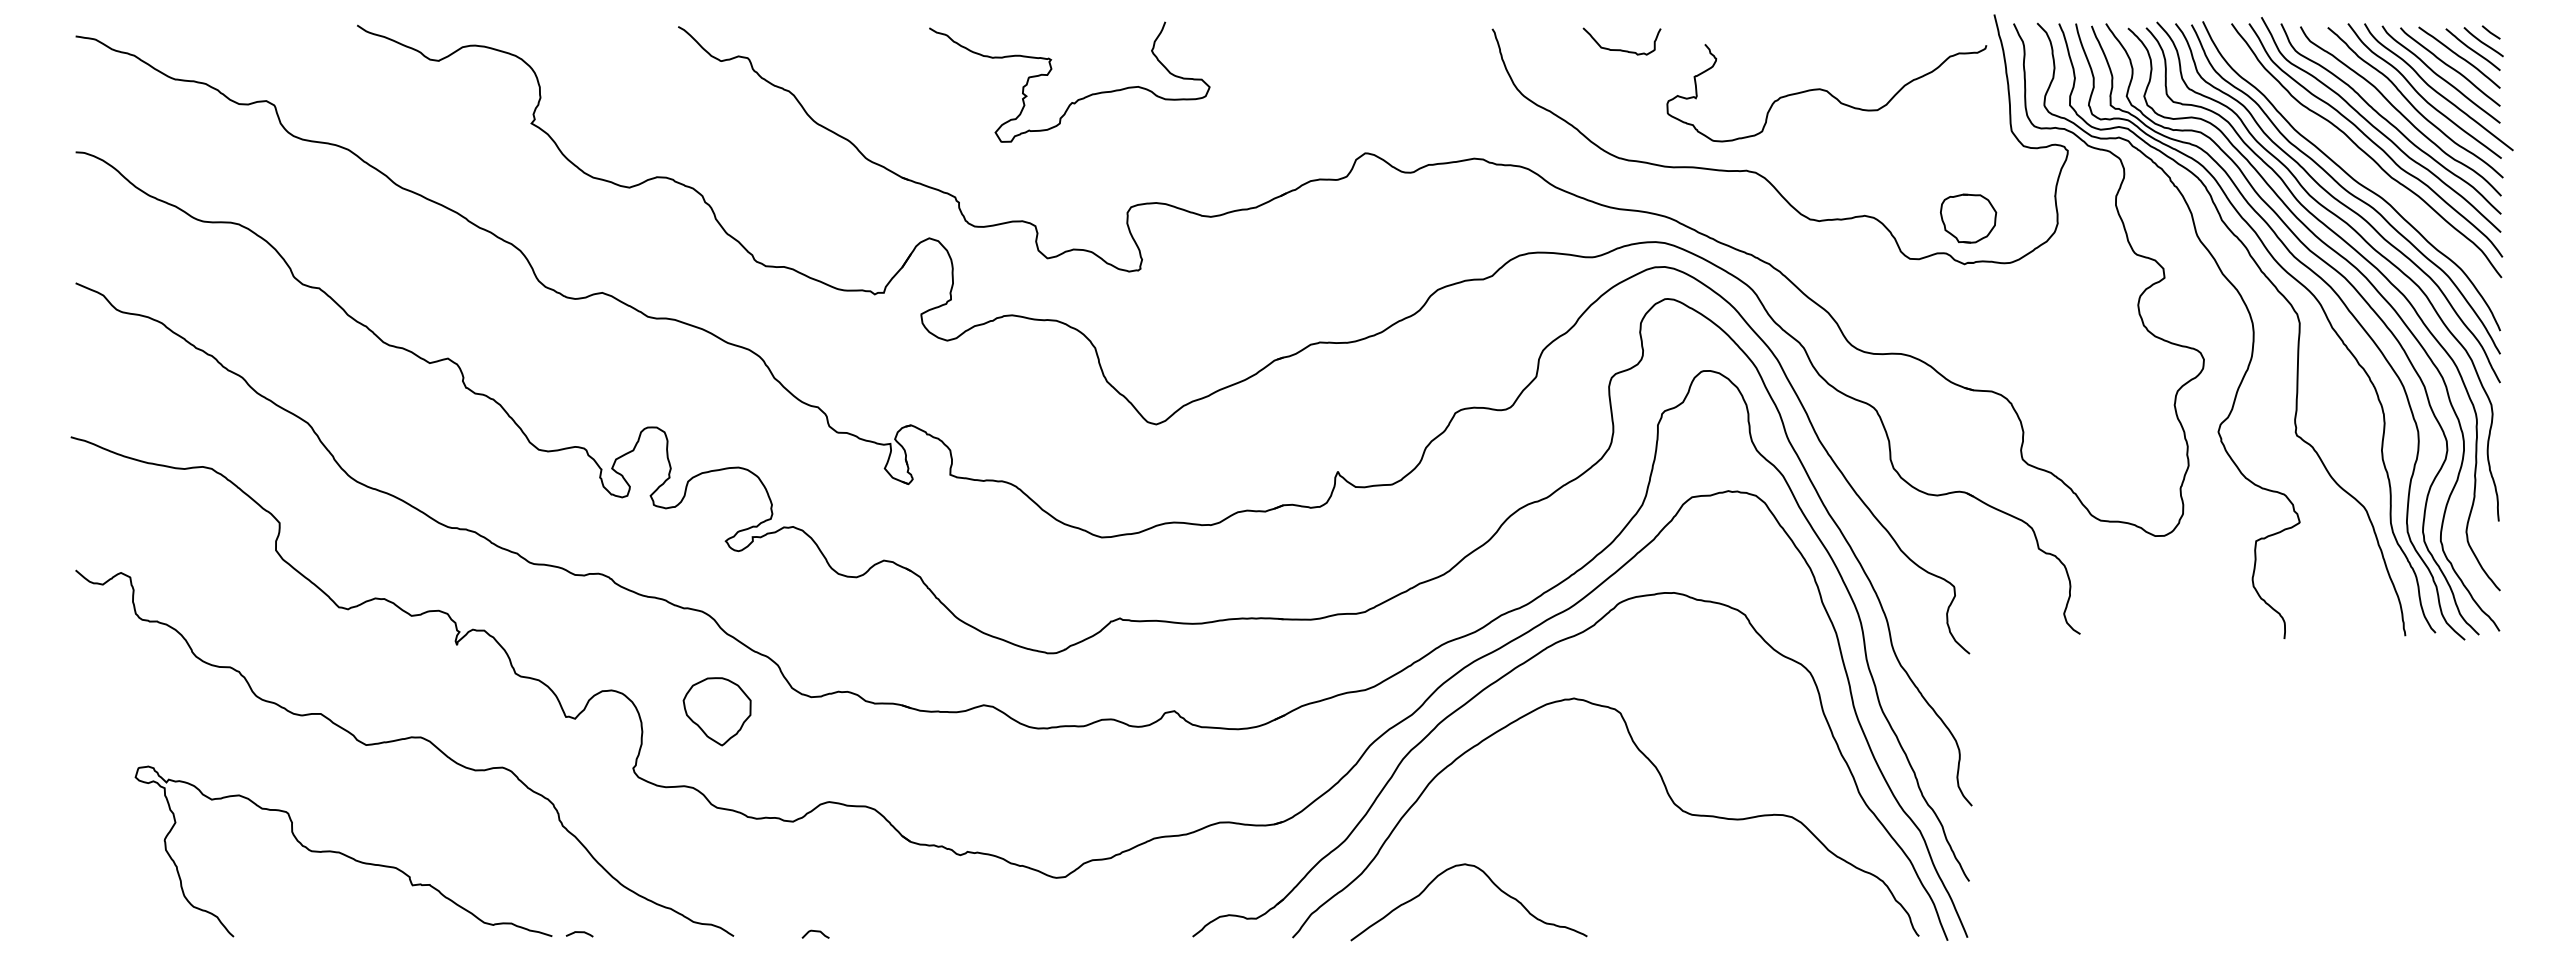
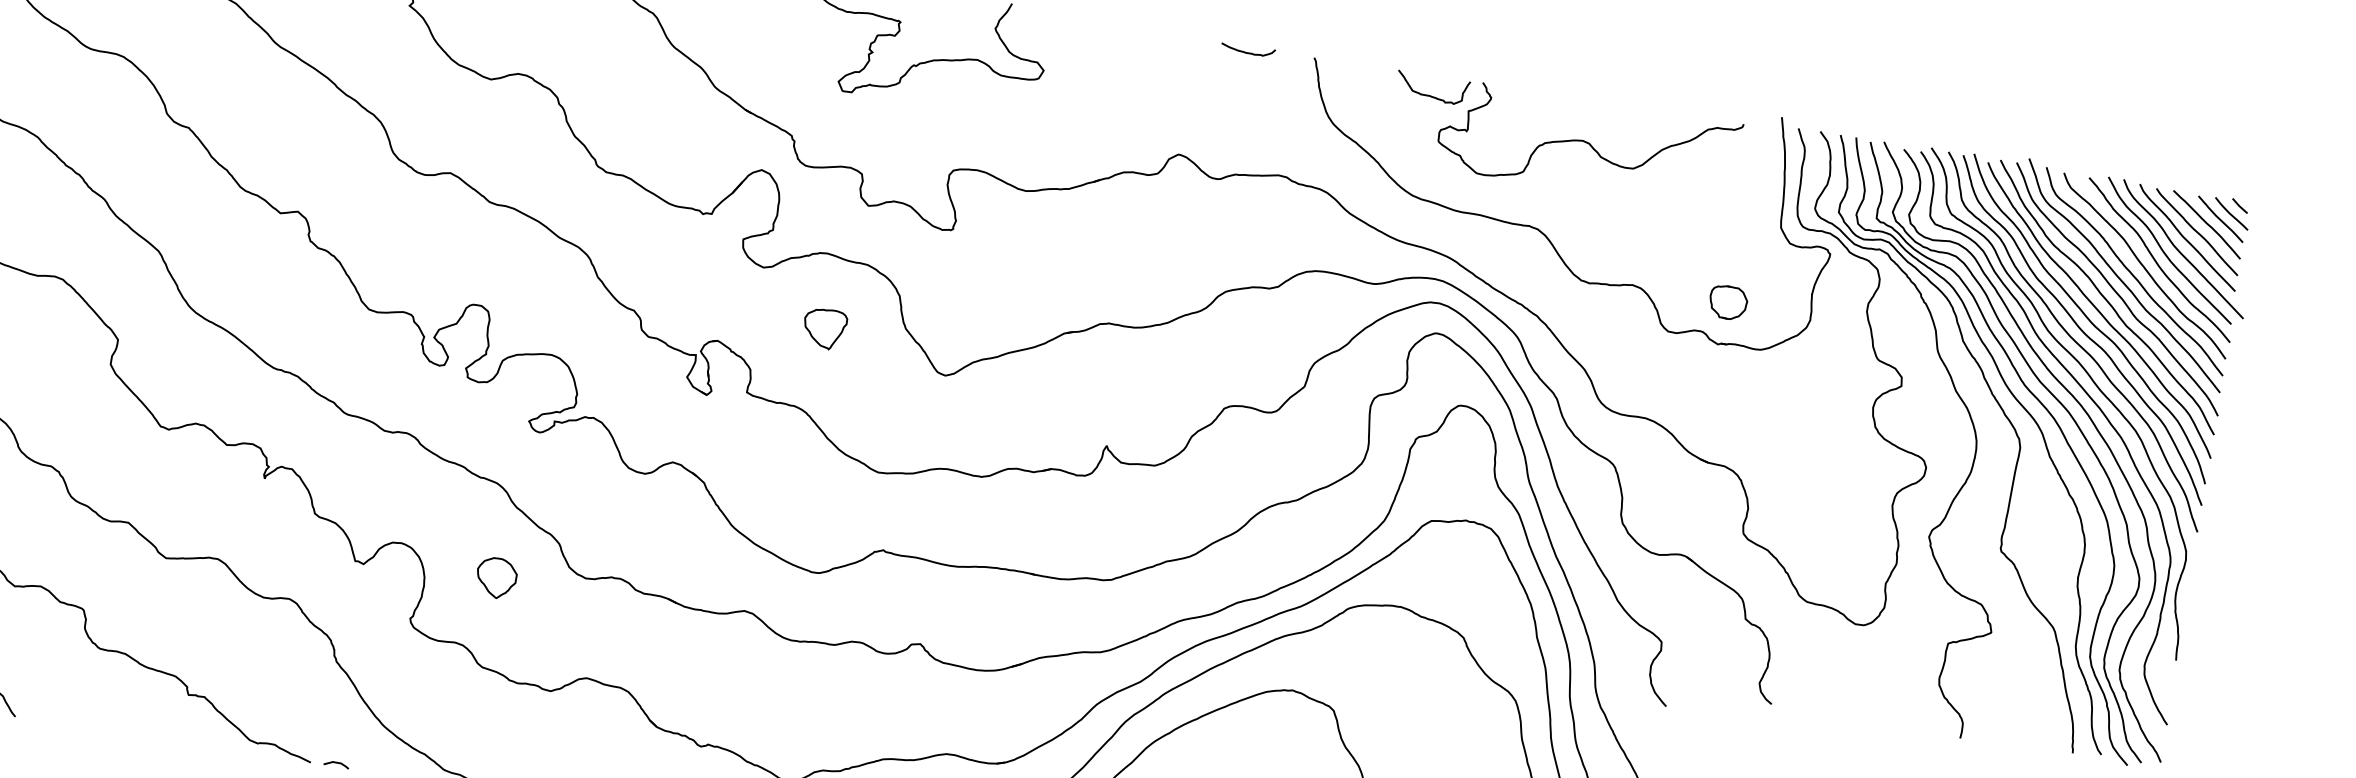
curve: (1421, 34) -> (1247, 52), added
curve: (1826, 92) -> (1588, 144), moved
curve: (2360, 165) -> (2099, 310), added
part: (1968, 218) -> (1728, 302), size x0.71
part: (1021, 395) -> (824, 329), added
part: (717, 711) -> (496, 578), size x0.62

